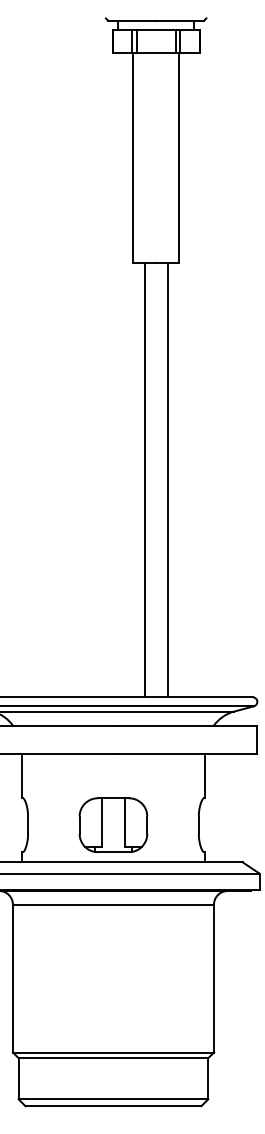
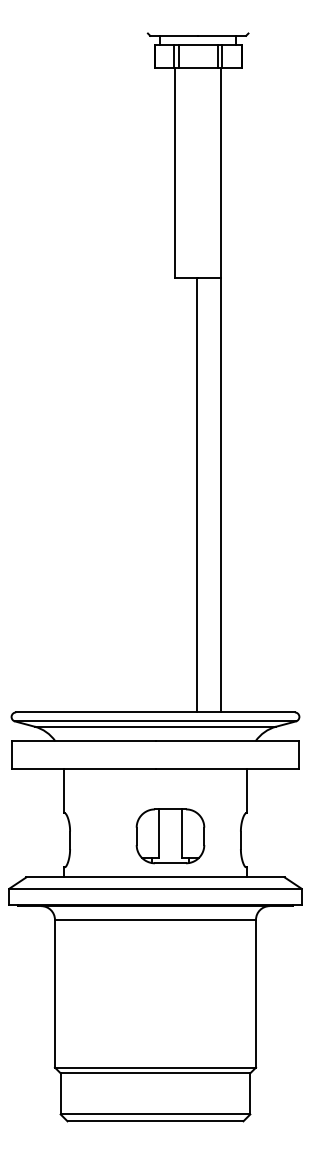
line: (144, 479) -> (196, 494), moved
line: (167, 479) -> (220, 494), moved
part: (113, 825) -> (170, 836), moved

